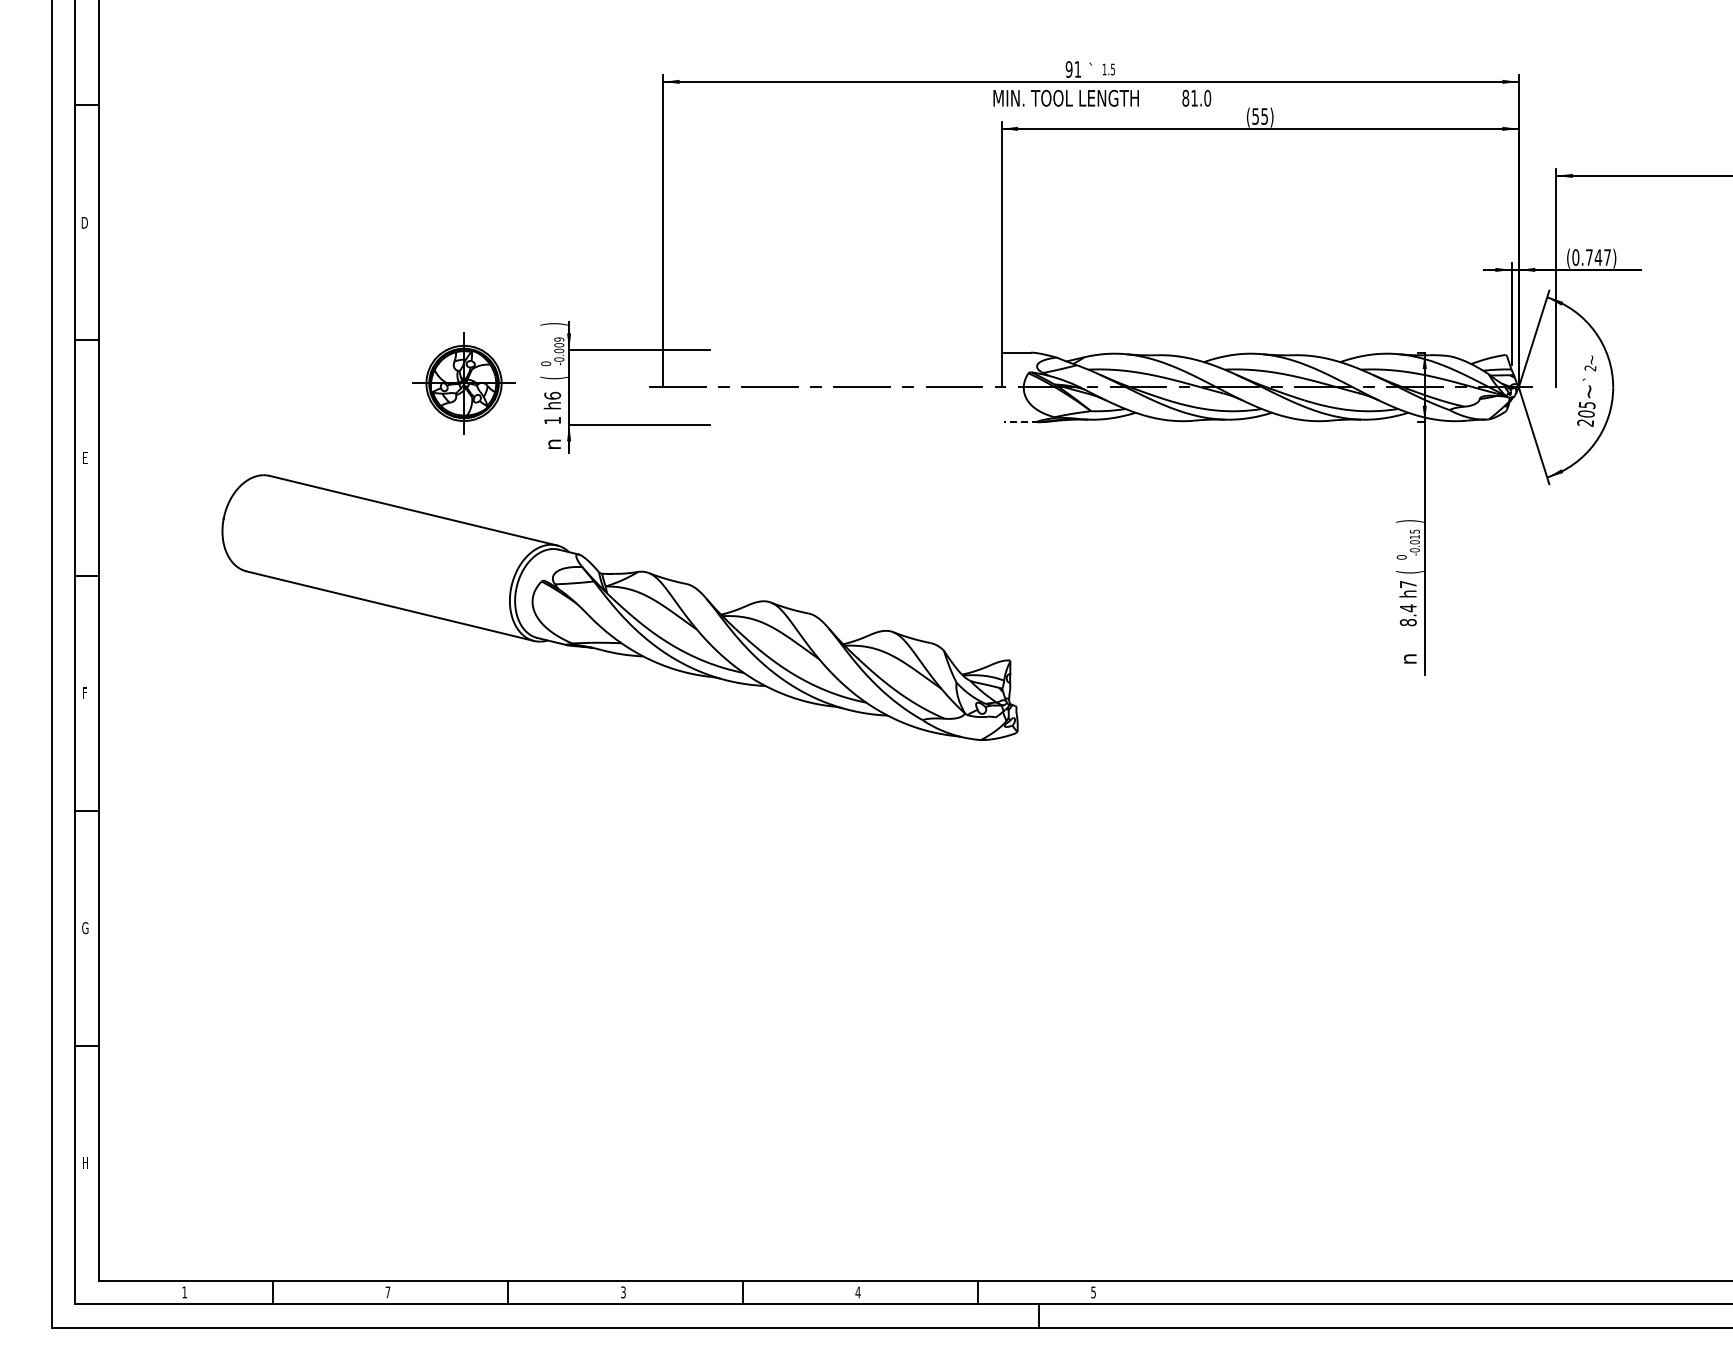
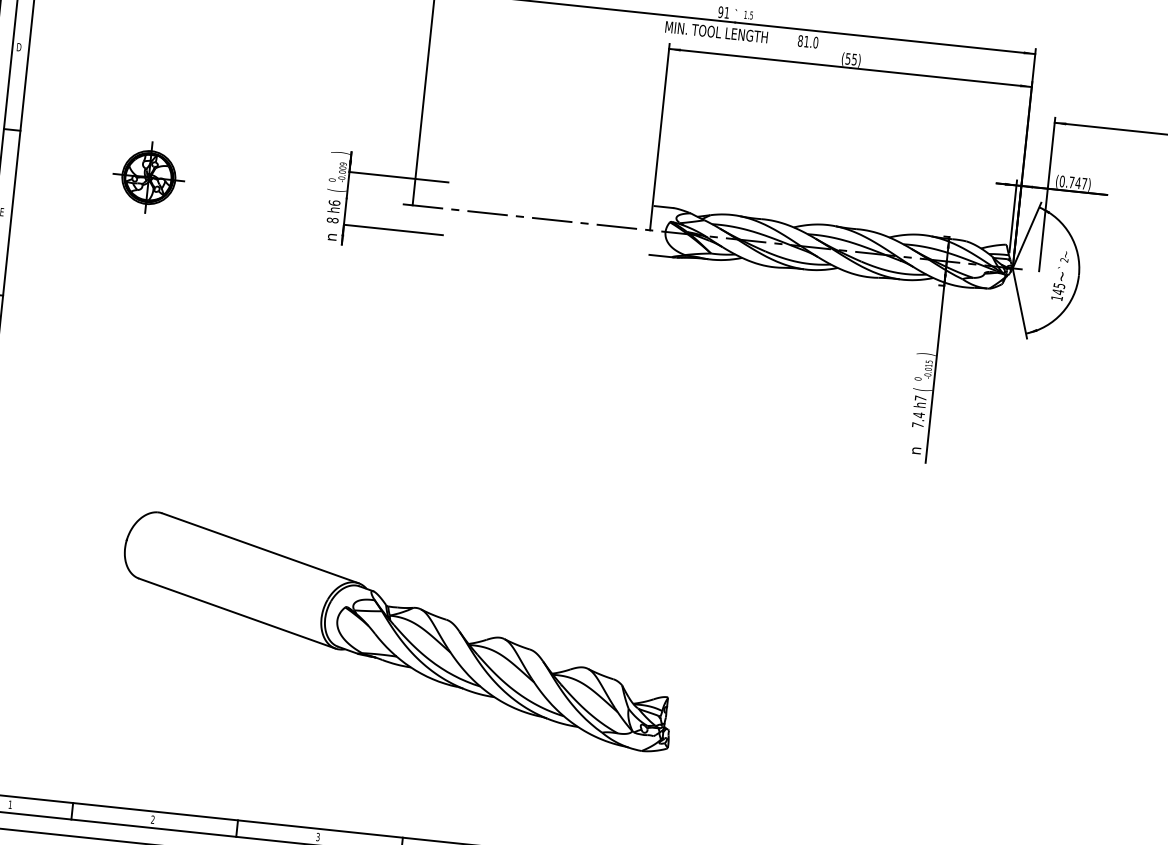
part: (463, 383) -> (148, 177), moved
text: (1585, 418) -> (1057, 295), 205 -> 145
text: (552, 420) -> (332, 220), 1 -> 8
line: (1021, 422) -> (661, 256), dashed -> solid
part: (619, 607) -> (397, 631), moved
text: (1407, 622) -> (917, 425), 8.4 -> 7.4
text: (387, 1292) -> (152, 819), 7 -> 2

